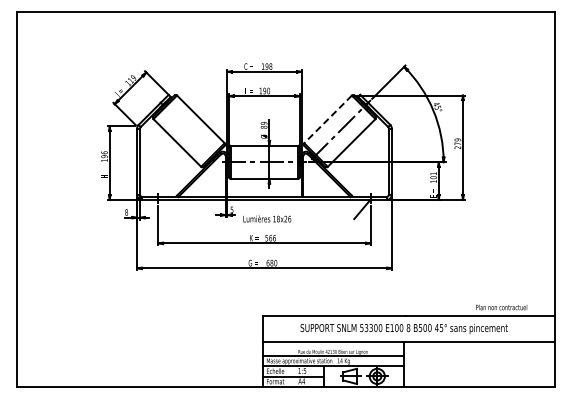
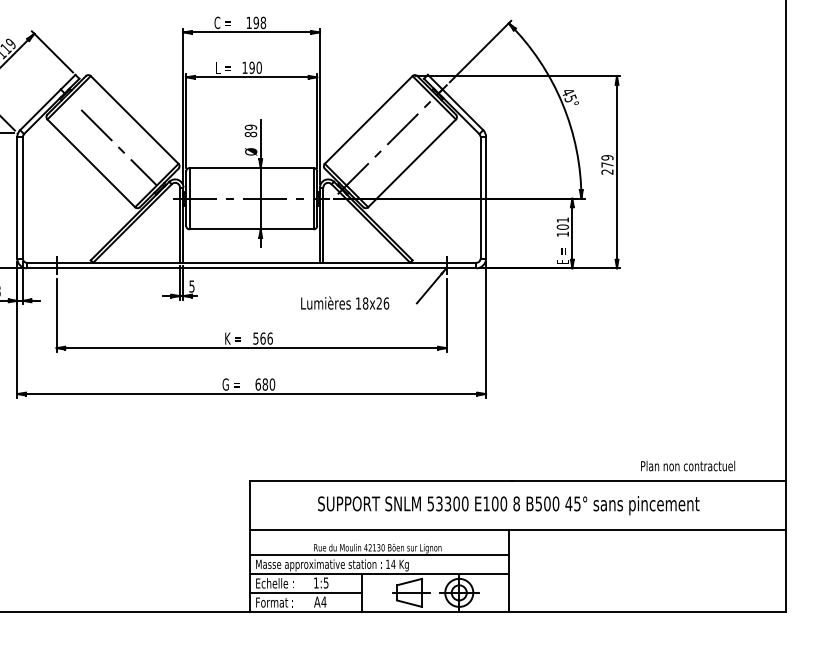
line: (328, 119) -> (369, 120), dashed -> solid
line: (191, 133) -> (117, 145), added
text: (267, 218) -> (345, 302), moved

